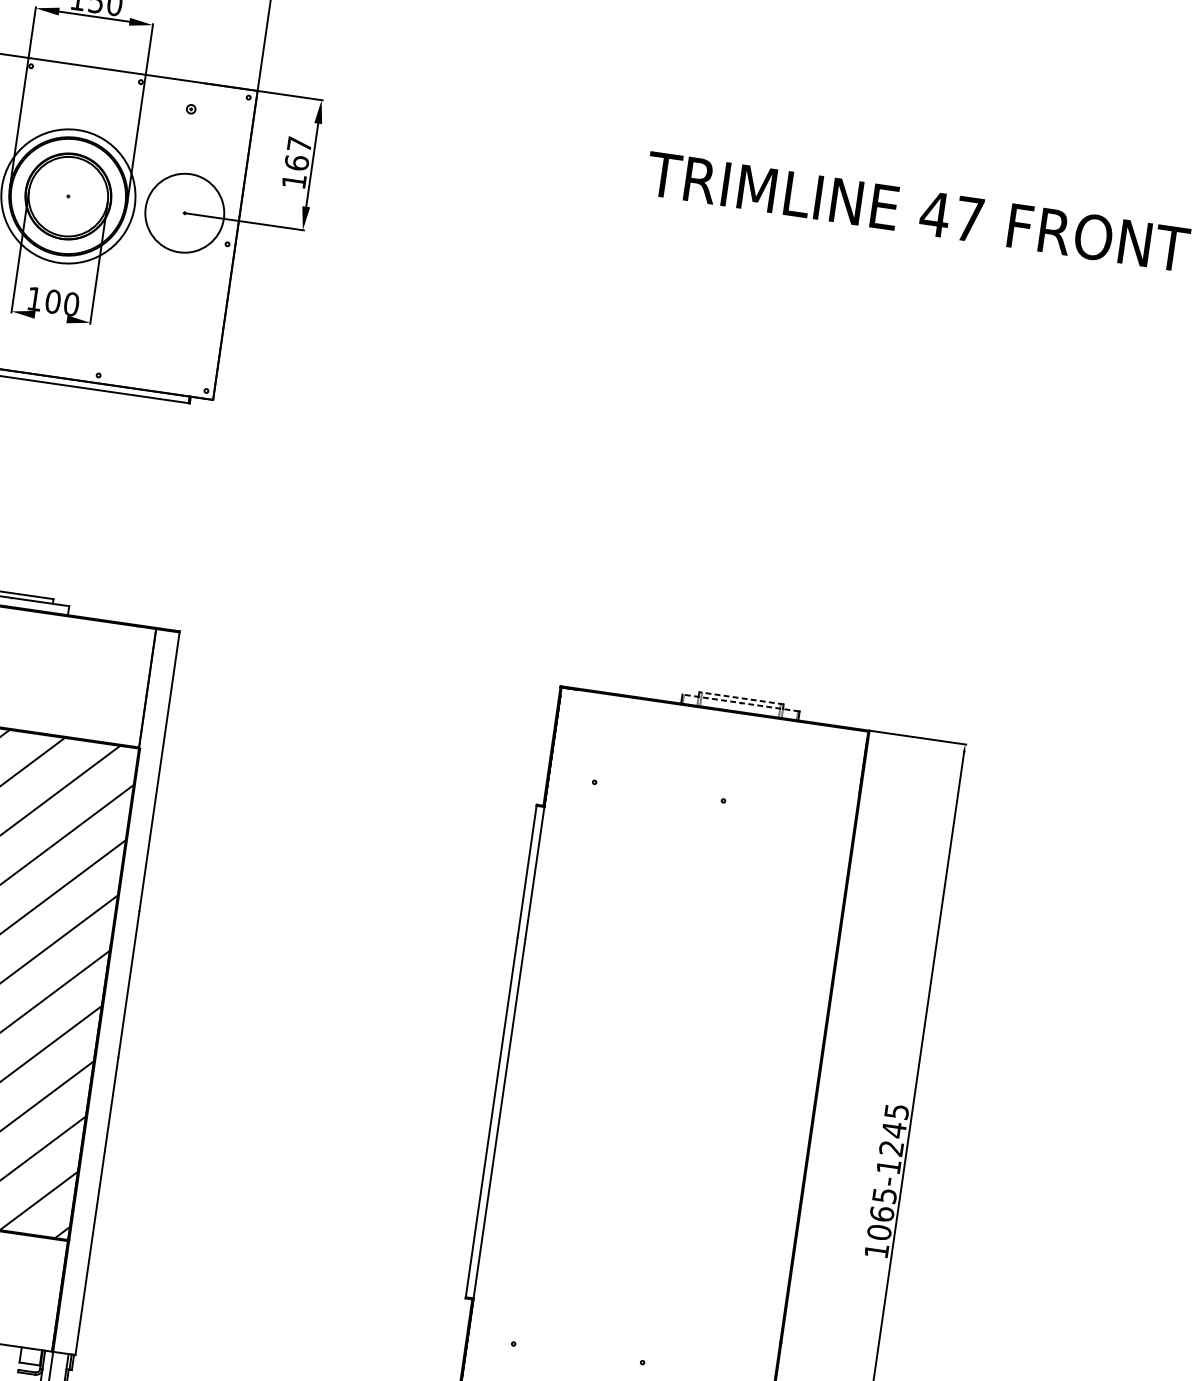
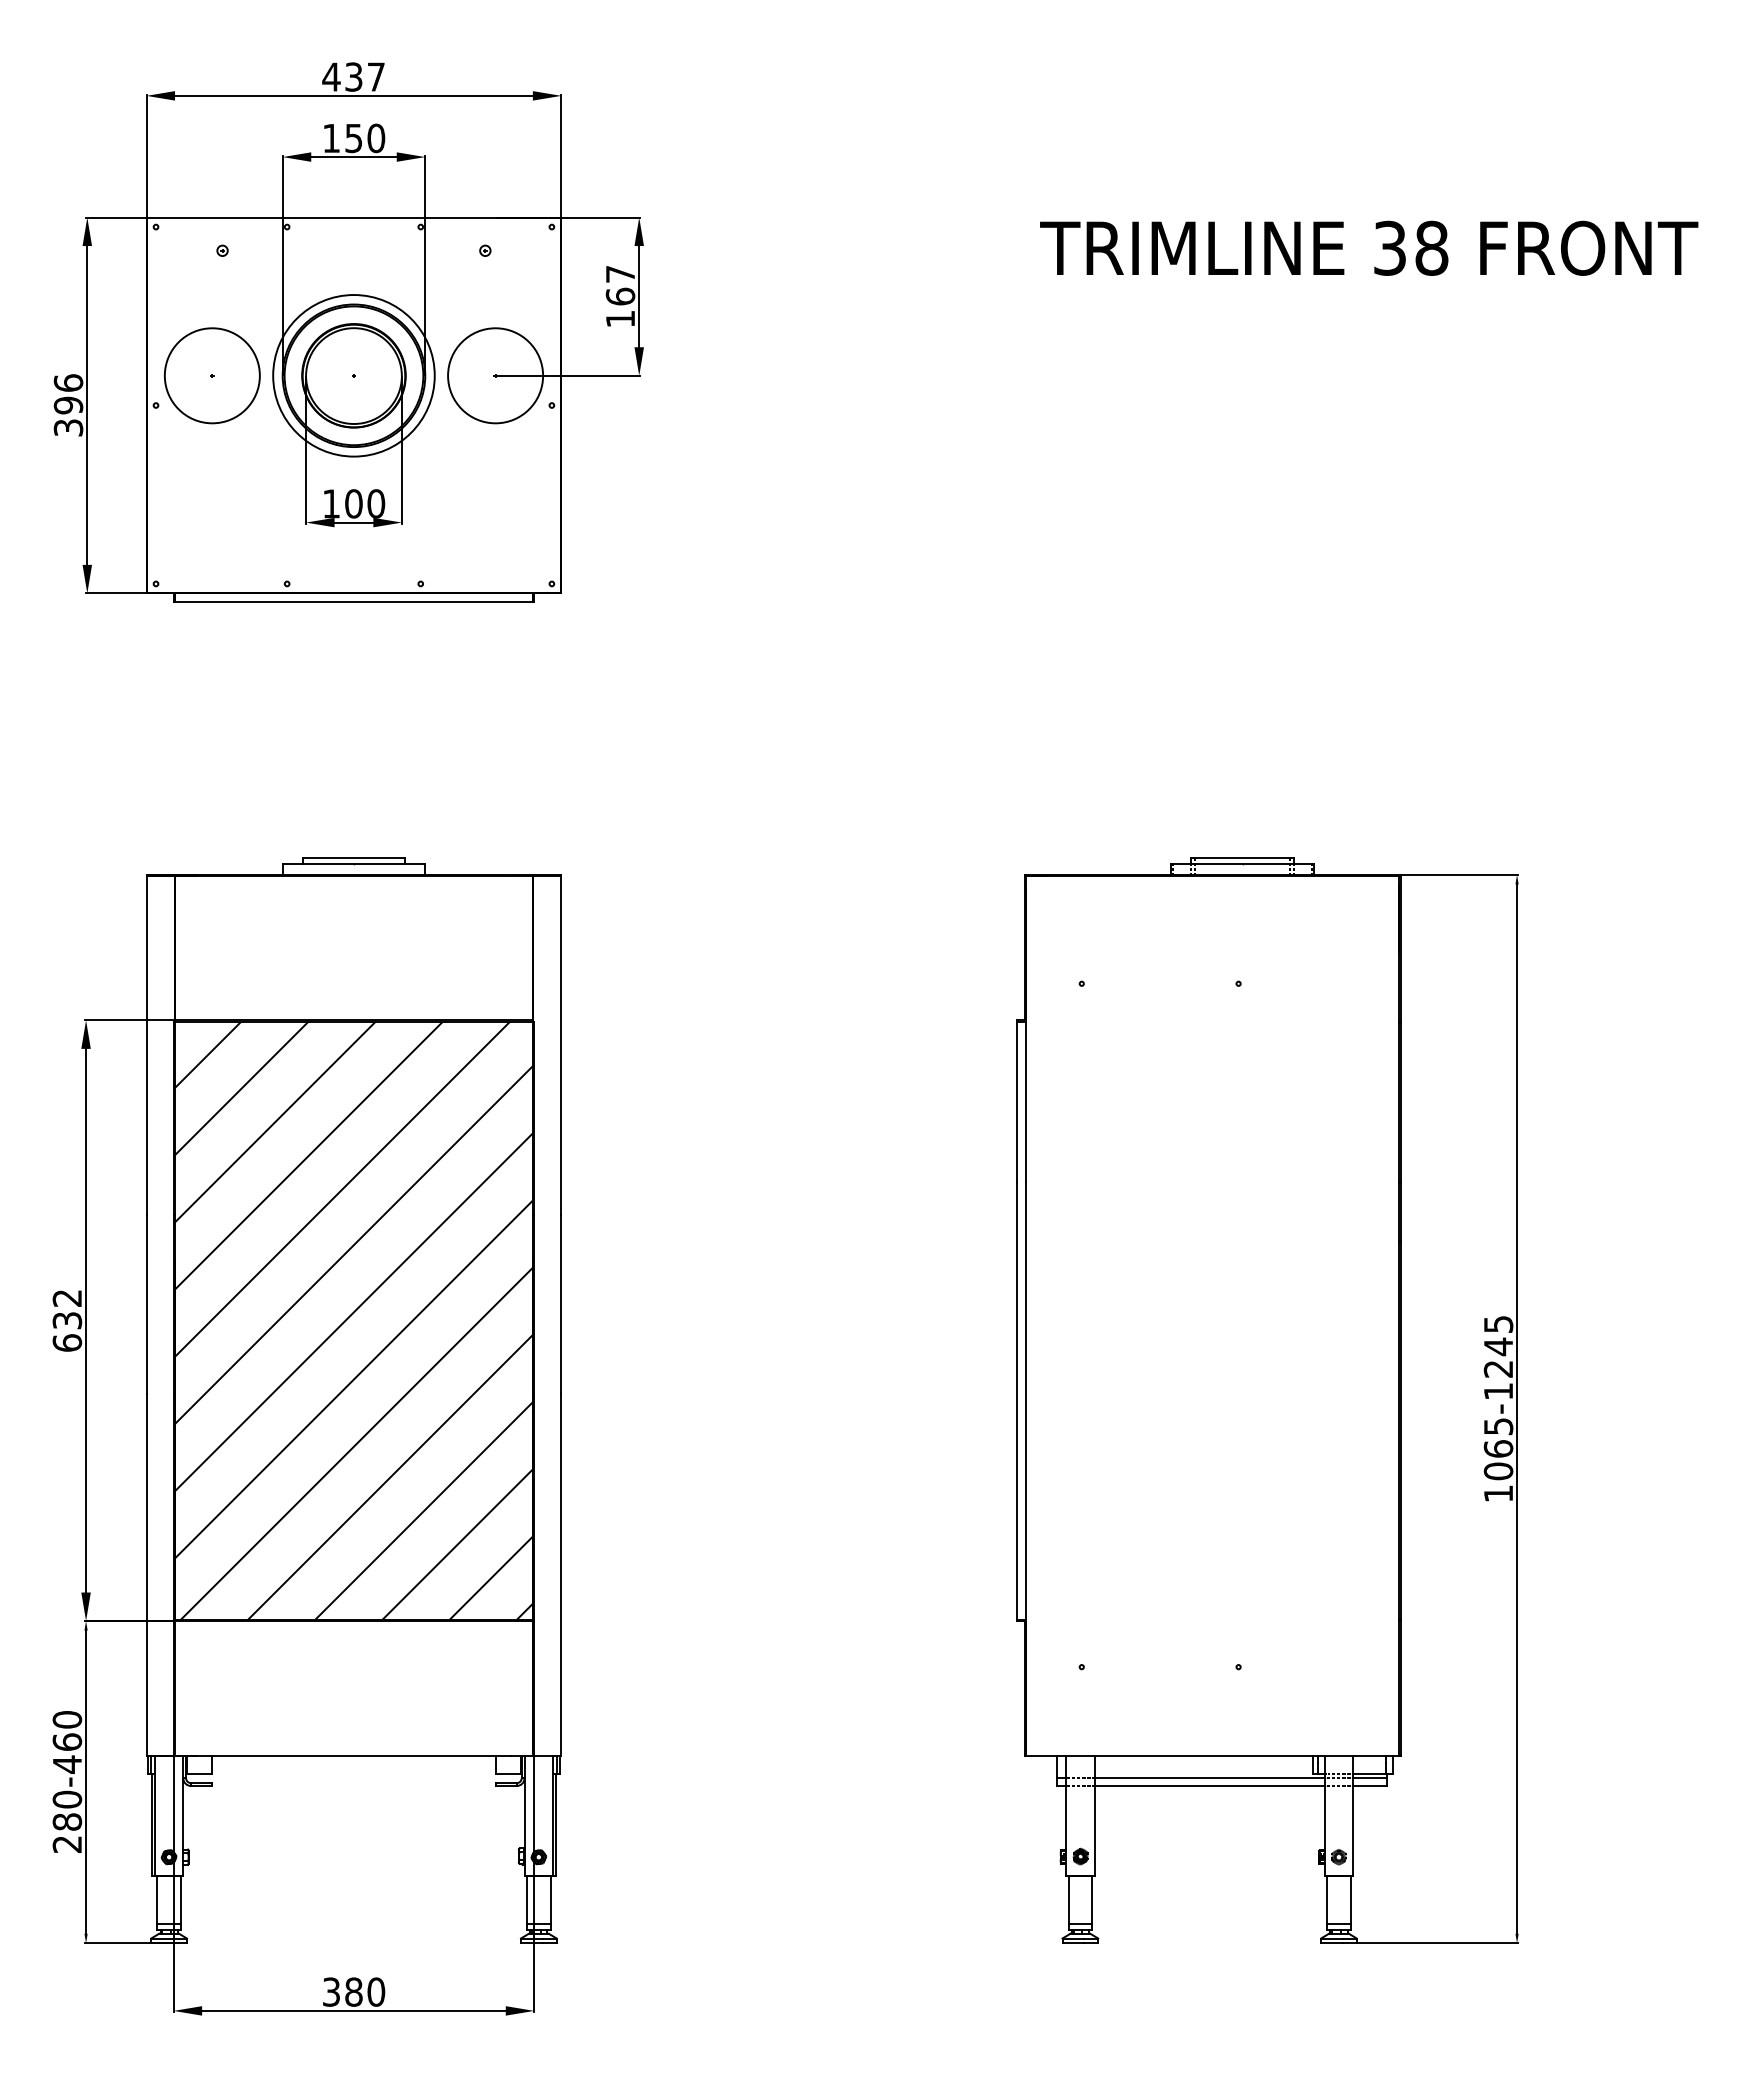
text: (951, 216) -> (1410, 247), 47 -> 38
line: (50, 316) -> (353, 522), added
line: (740, 698) -> (1241, 858), dashed -> solid
line: (740, 703) -> (1241, 864), dashed -> solid

